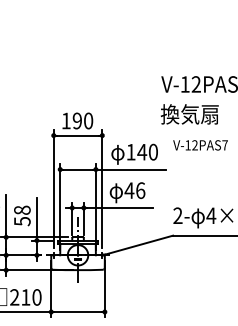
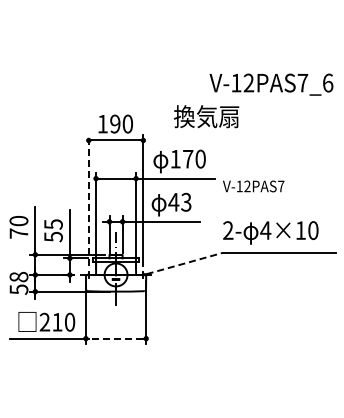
text: (189, 114) -> (206, 116), moved
text: (200, 145) -> (253, 186), moved
text: (141, 152) -> (187, 159), 140 -> 170
line: (53, 189) -> (88, 200), solid -> dashed
text: (140, 189) -> (186, 201), 46 -> 43
text: (22, 210) -> (53, 224), 58 -> 55
line: (138, 245) -> (184, 263), solid -> dashed
line: (78, 311) -> (116, 338), solid -> dashed

